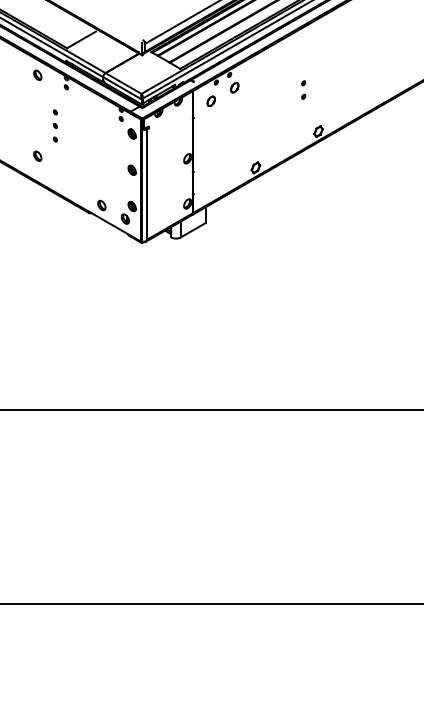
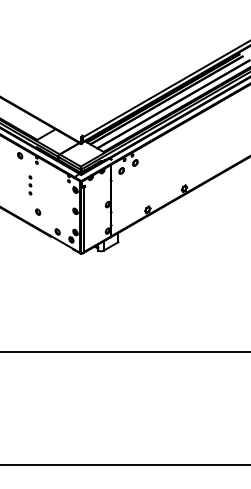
part: (303, 90) -> (175, 164), removed
part: (38, 155) -> (38, 211), moved

